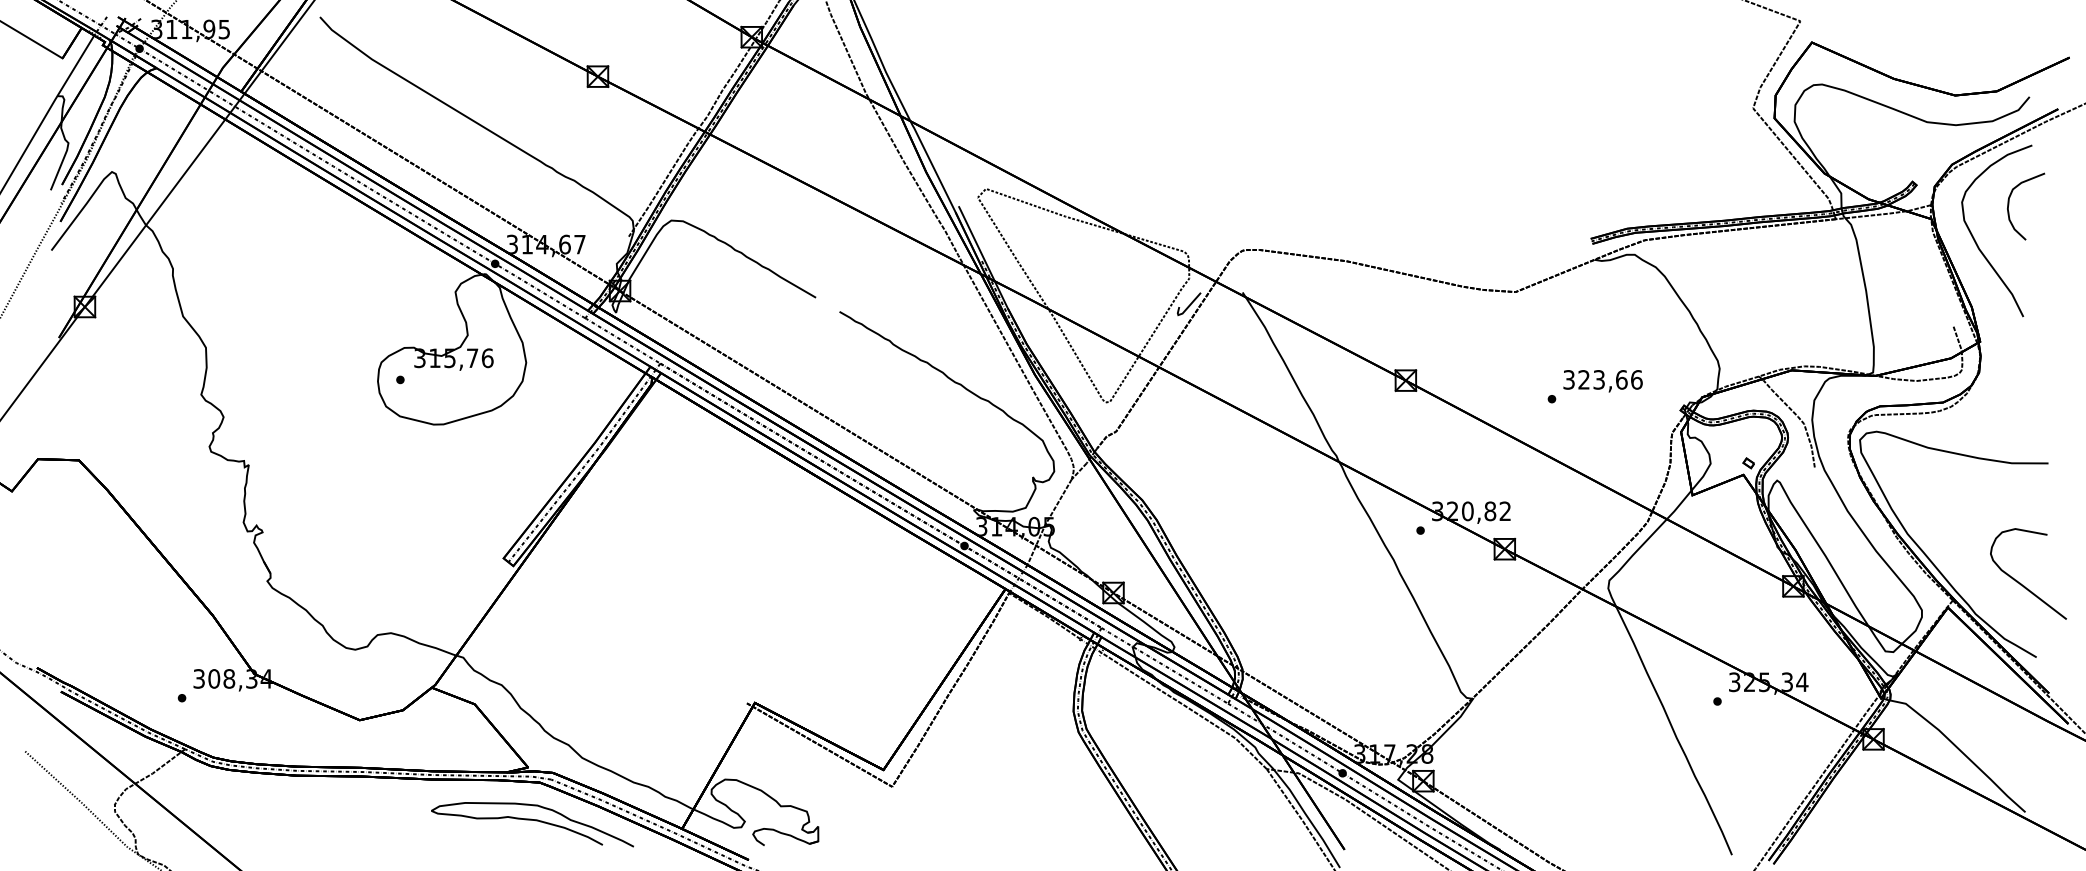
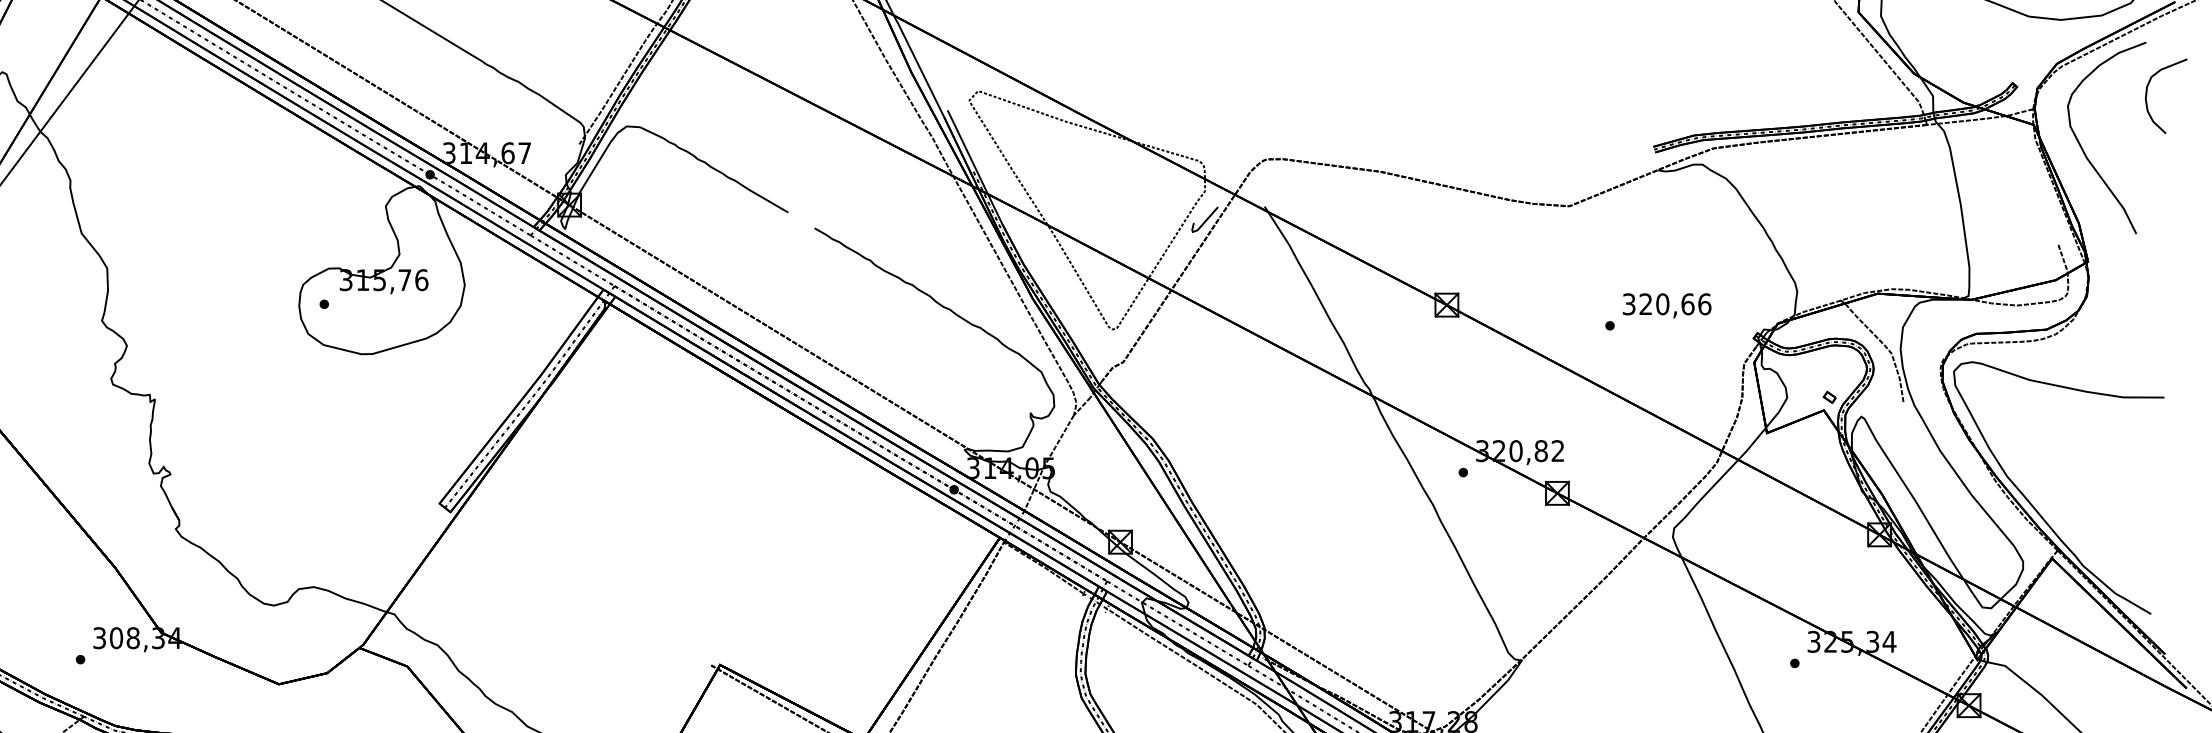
curve: (2009, 205) -> (2147, 95), moved
text: (1599, 379) -> (1663, 303), 323,66 -> 320,66
curve: (2020, 582) -> (2133, 530), removed

